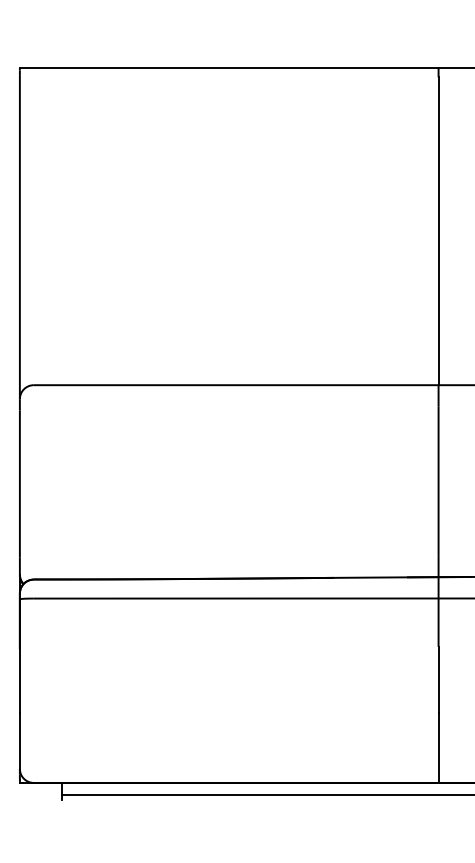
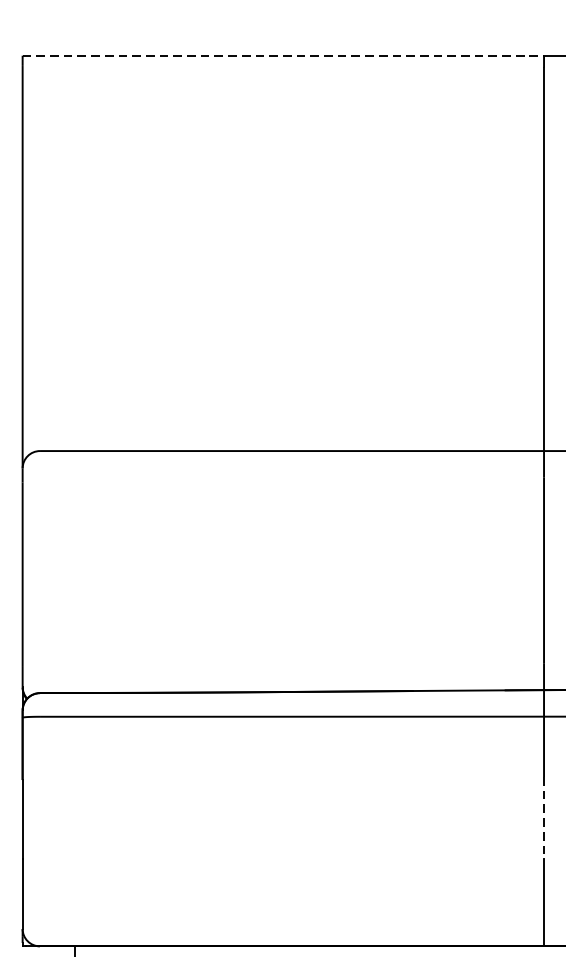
line: (229, 67) -> (283, 55), solid -> dashed
line: (438, 680) -> (543, 818), solid -> dashed

